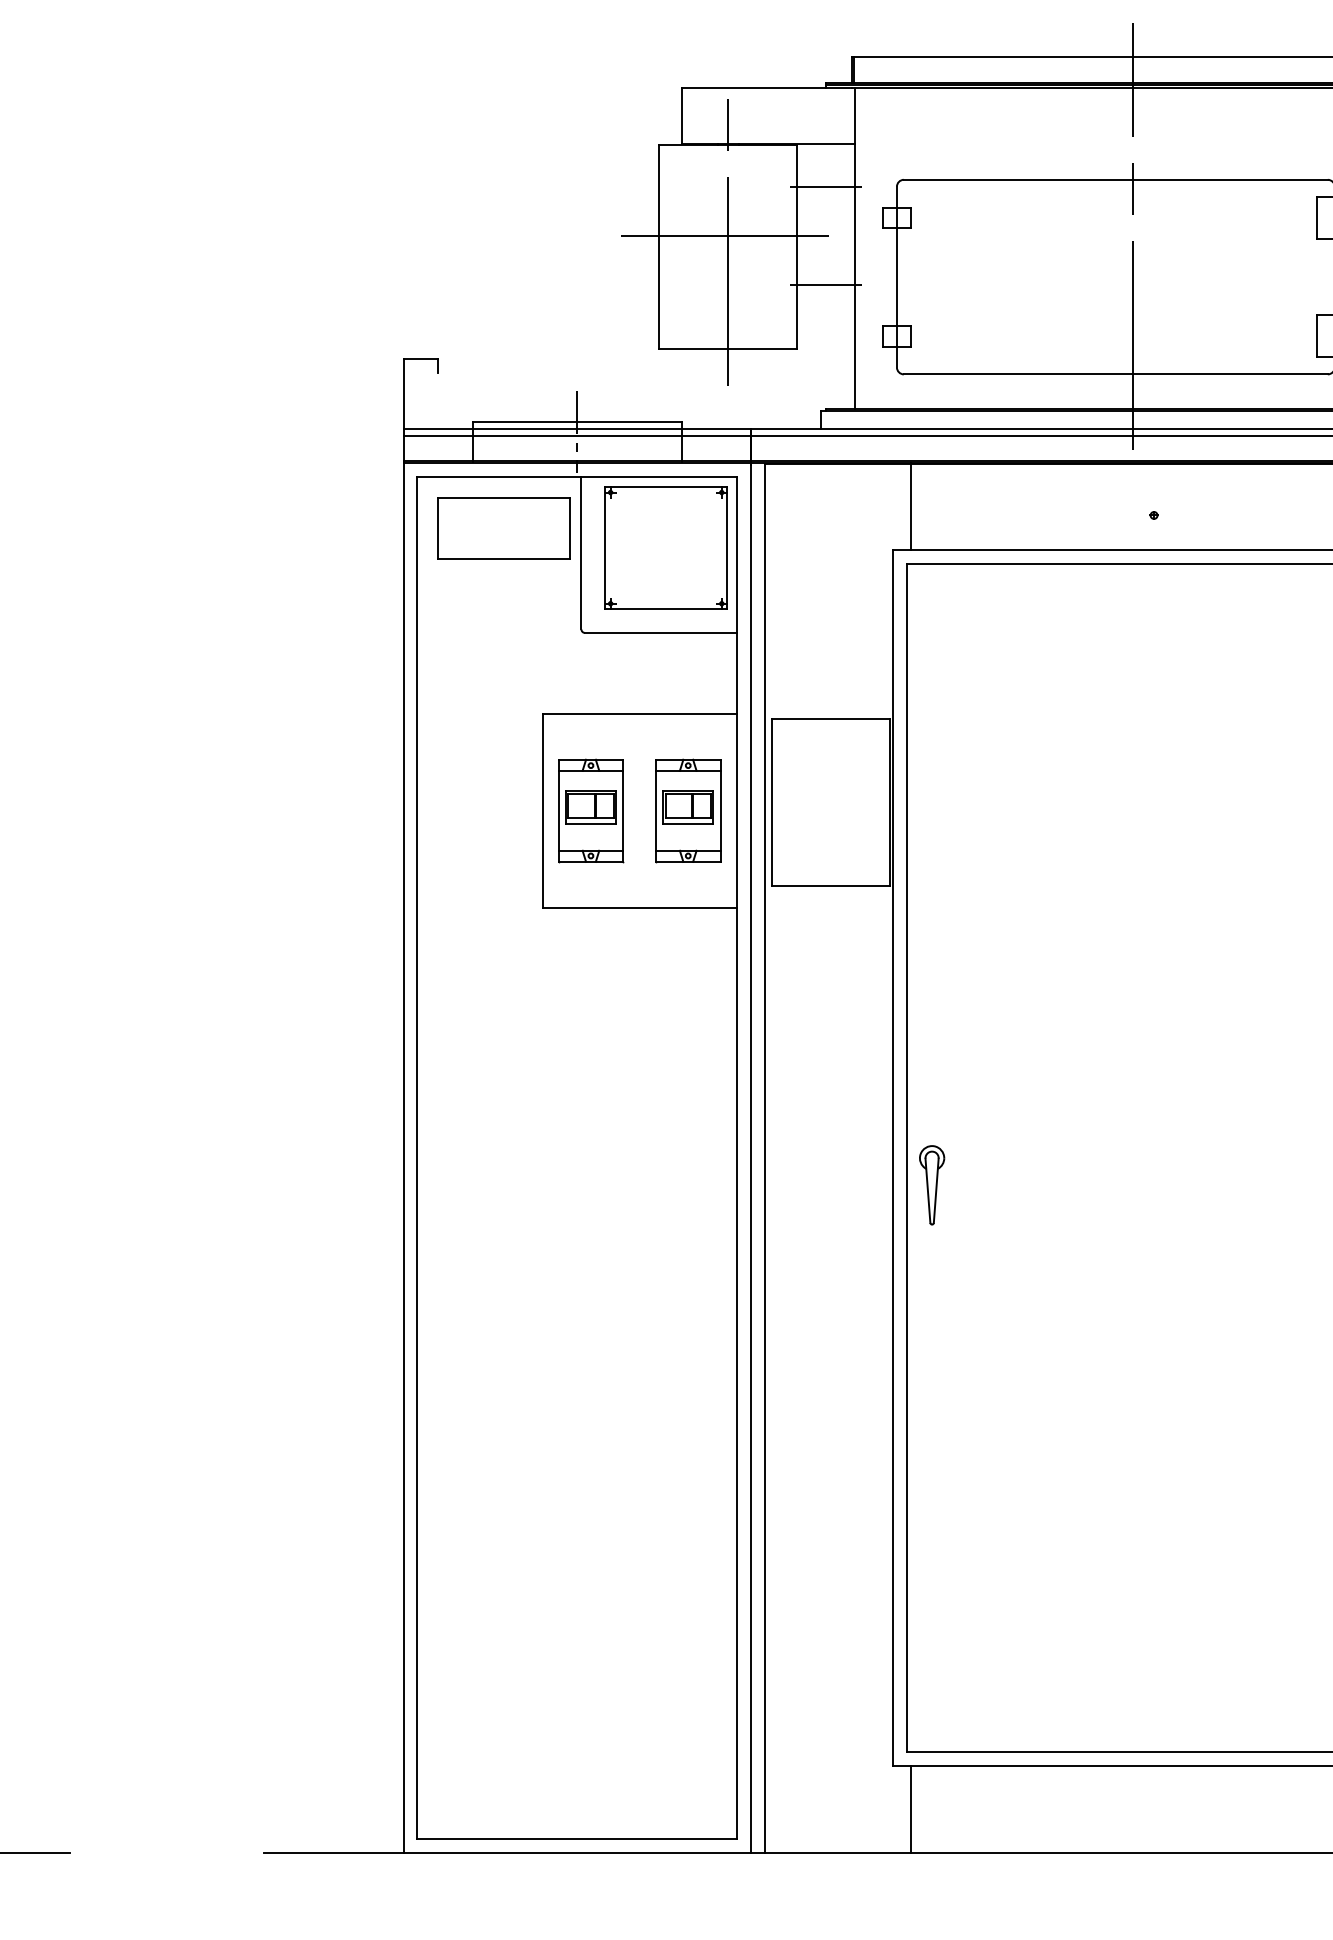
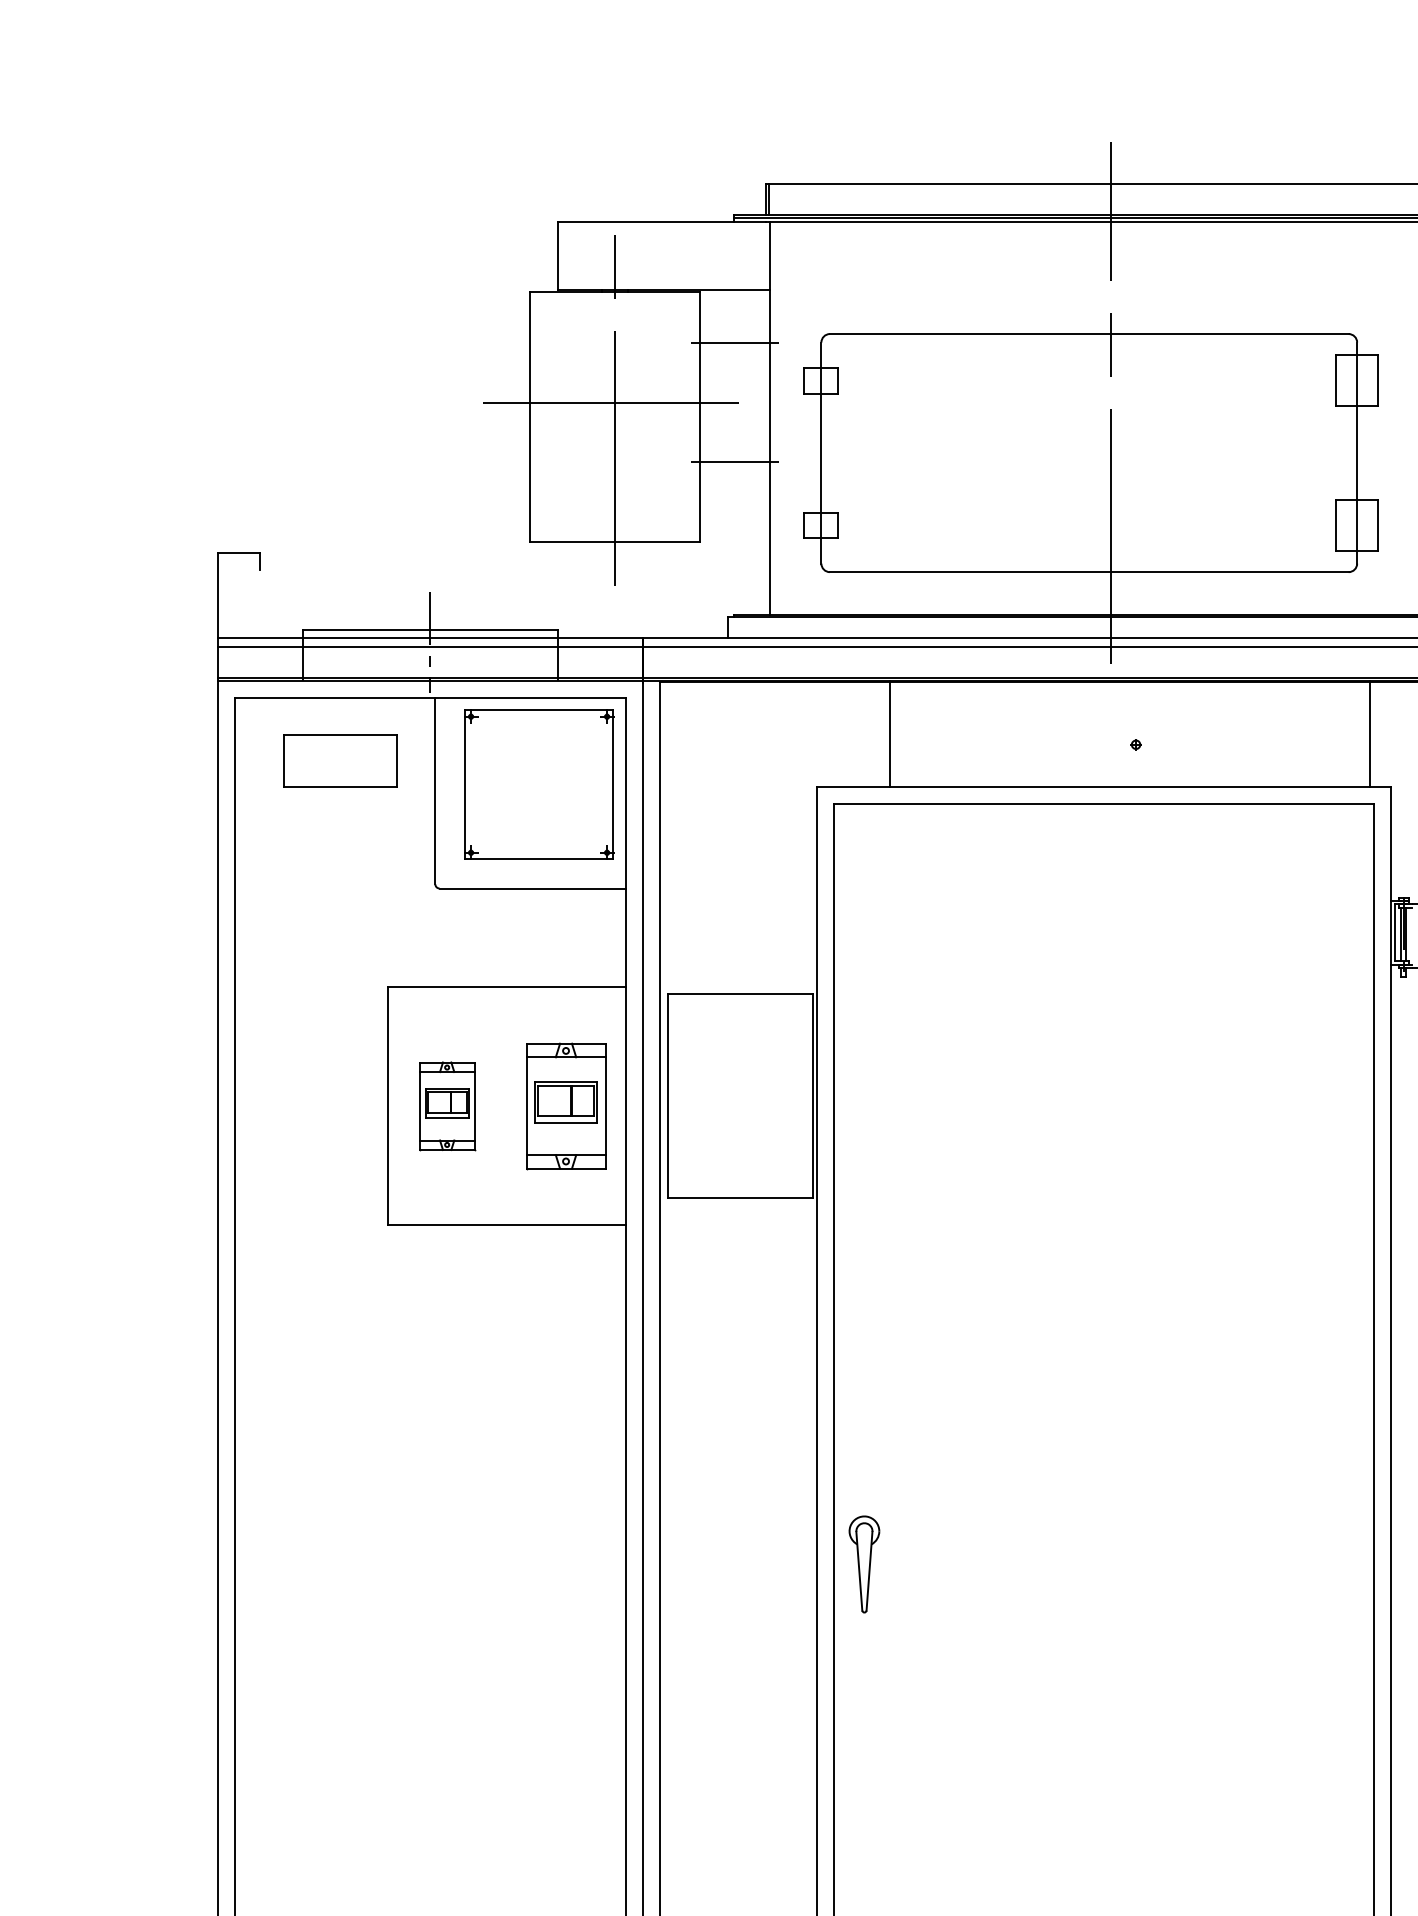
line: (910, 506) -> (889, 733), moved
part: (503, 528) -> (339, 760), size x0.7
part: (591, 810) -> (447, 1105), size x0.7

